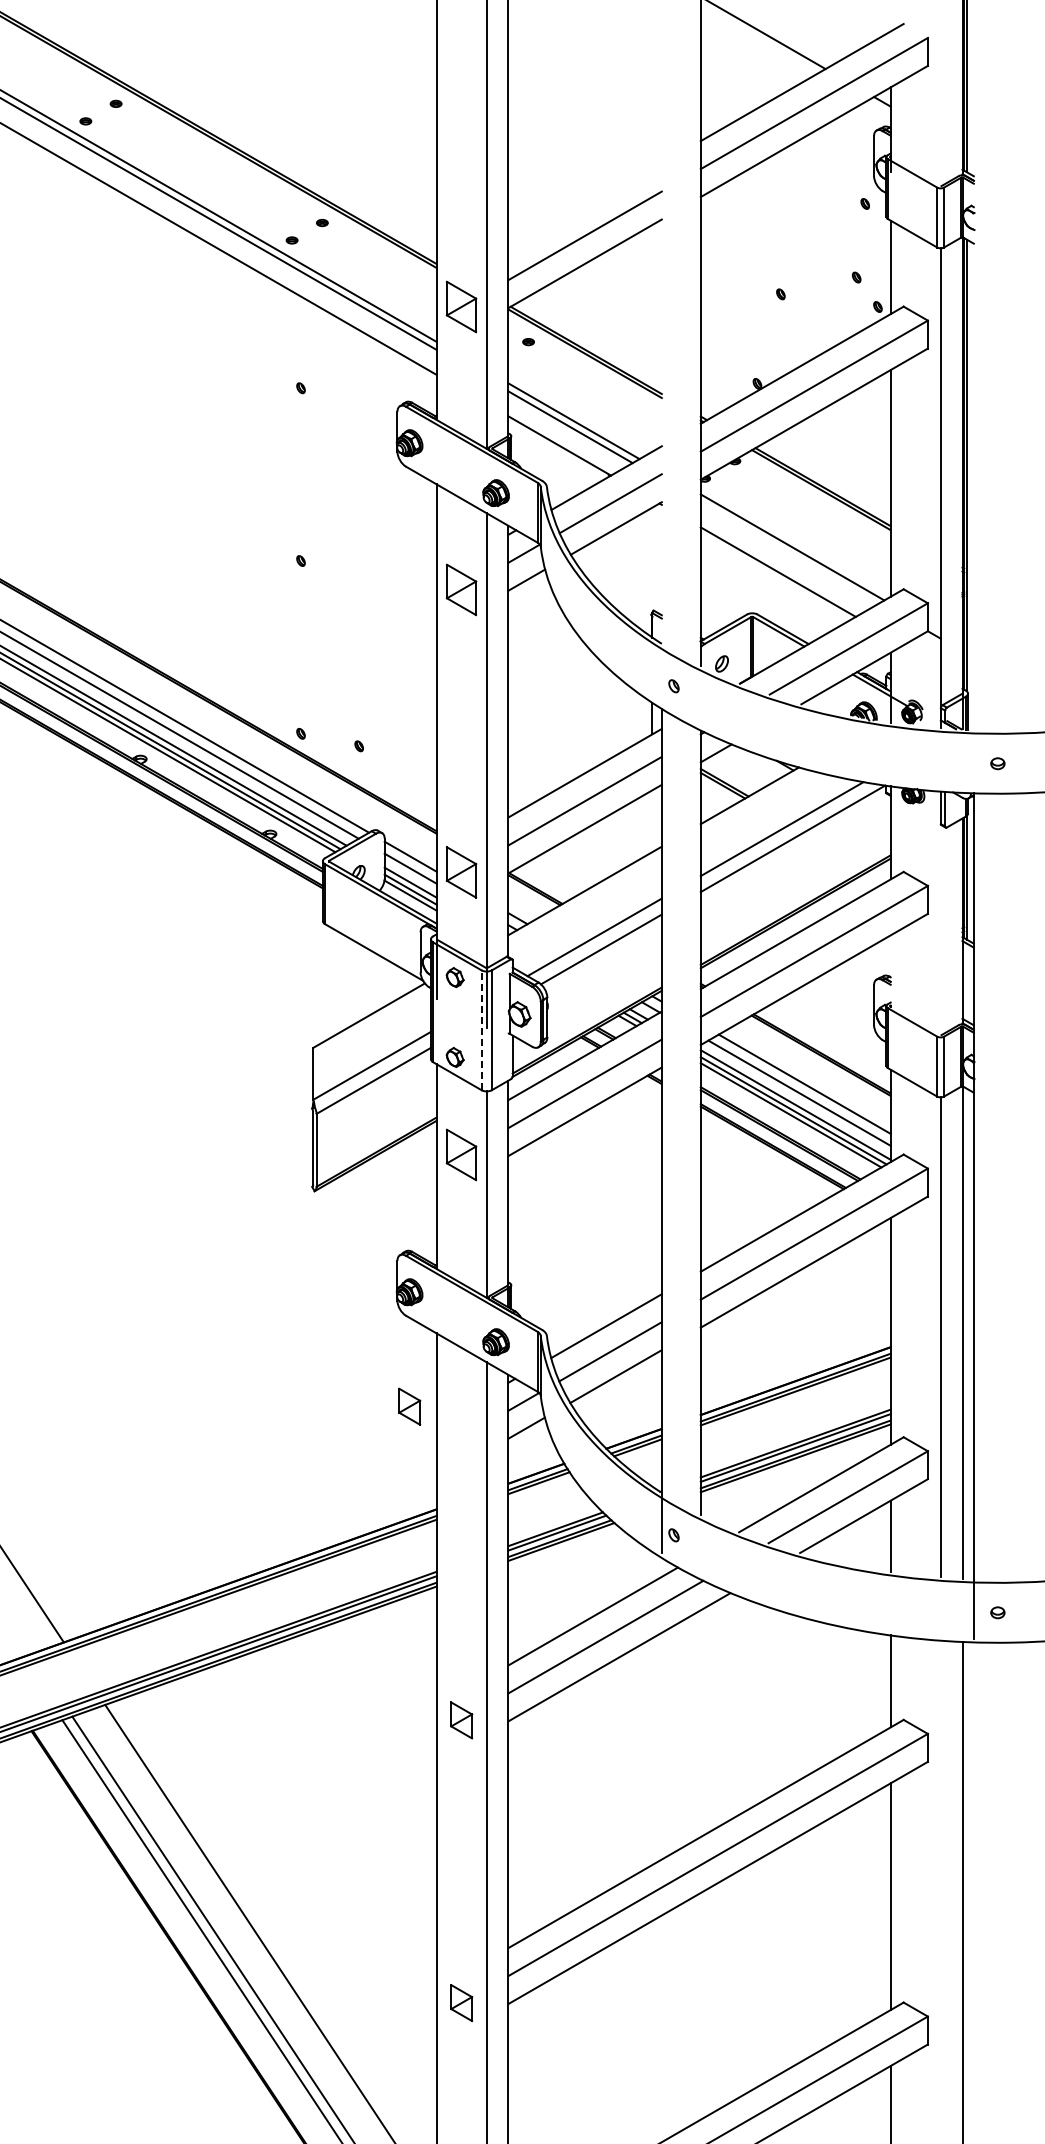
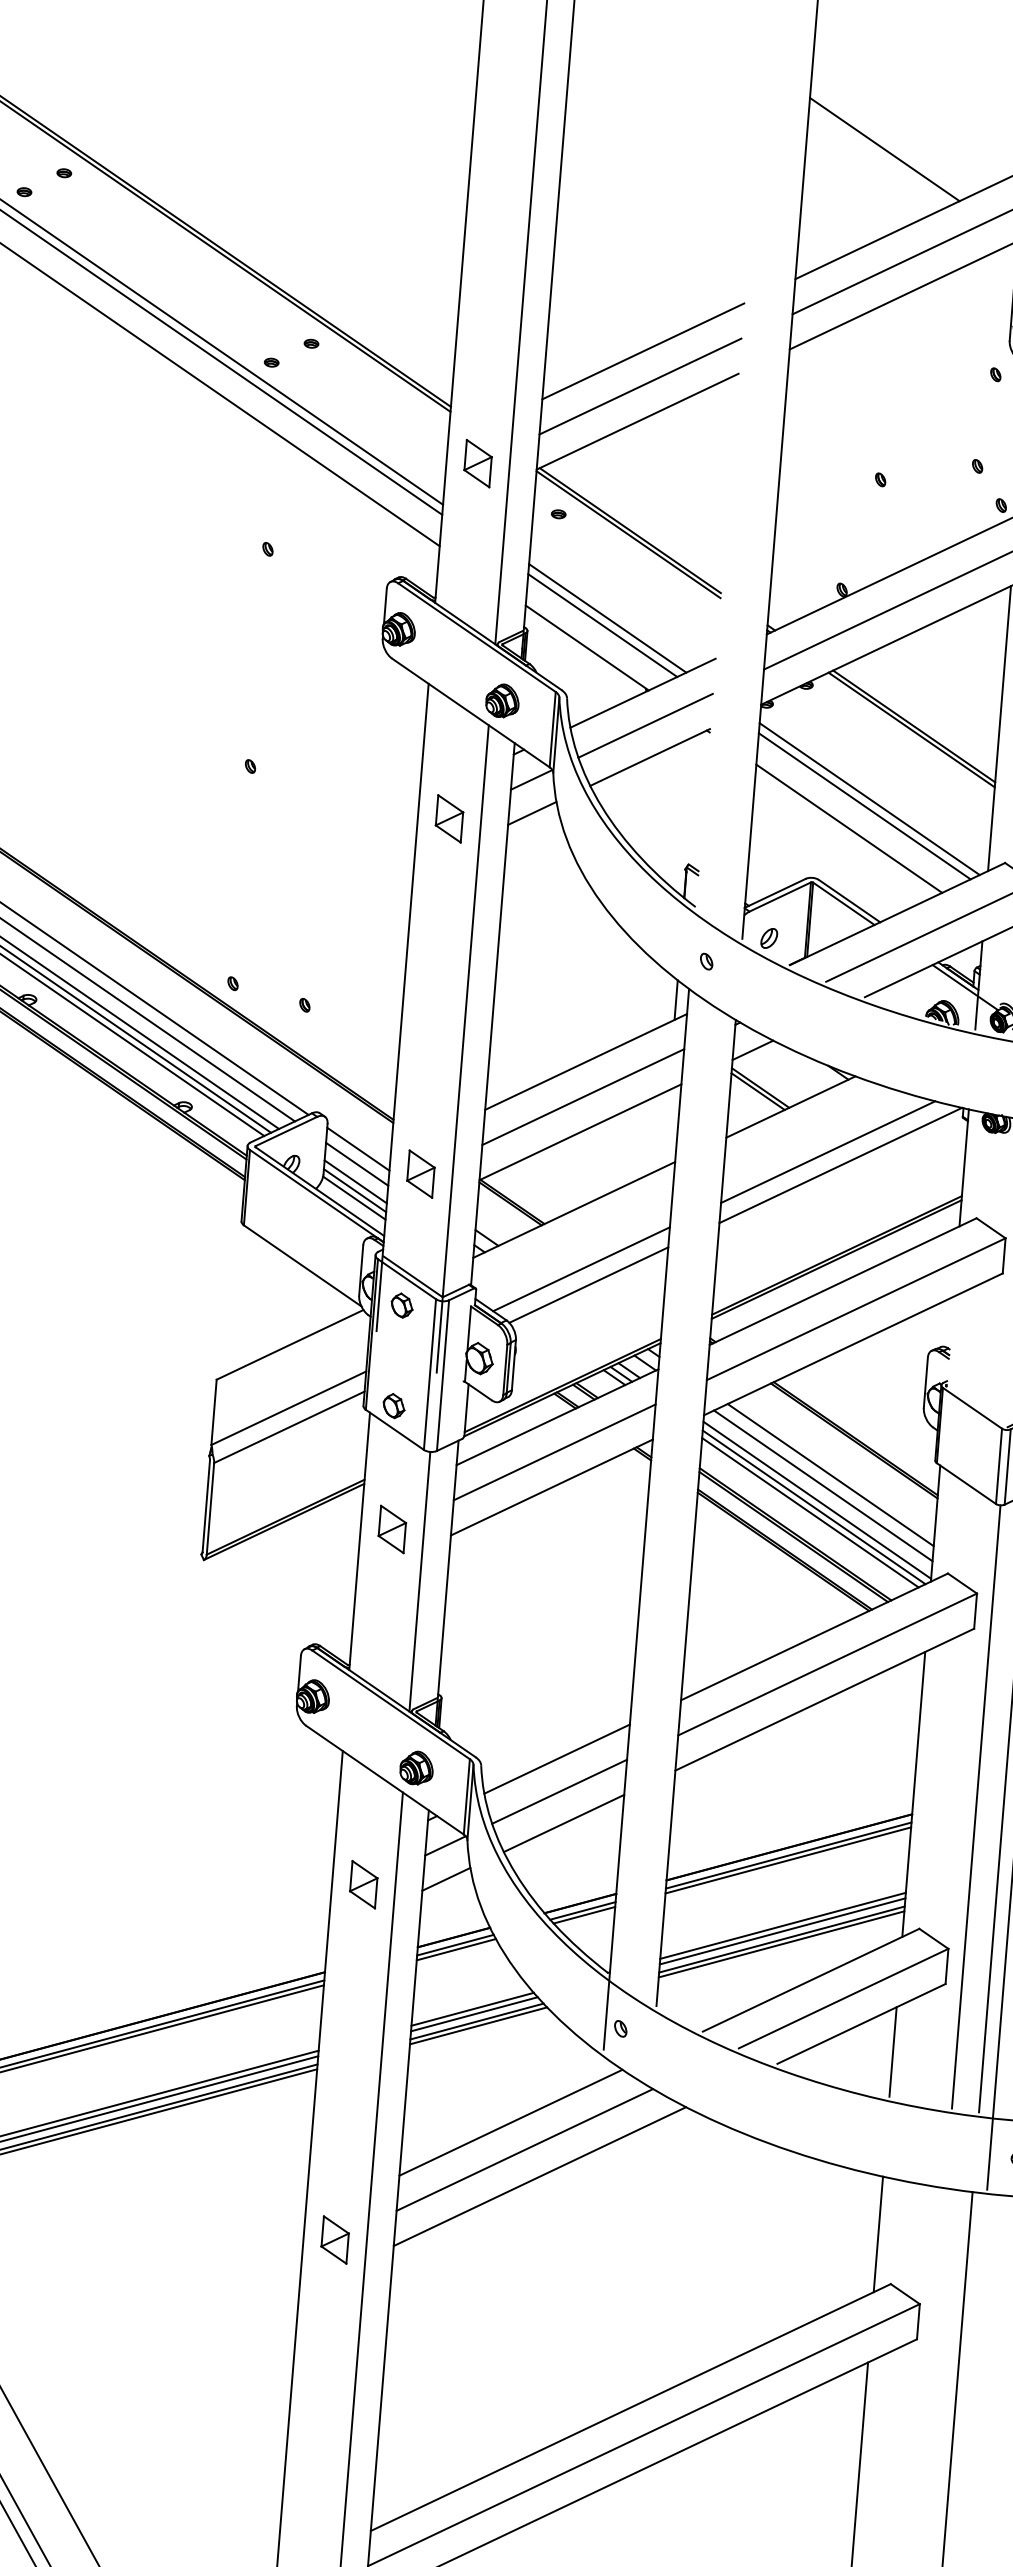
line: (584, 207) -> (642, 350), added
part: (461, 307) -> (477, 464), size x0.71
line: (788, 553) -> (863, 806), added
part: (461, 589) -> (449, 818), size x0.71
part: (461, 872) -> (420, 1174), size x0.71
line: (481, 1030) -> (429, 1374), dashed -> solid
part: (461, 1155) -> (392, 1529), size x0.71
part: (409, 1406) -> (363, 1884), moved

